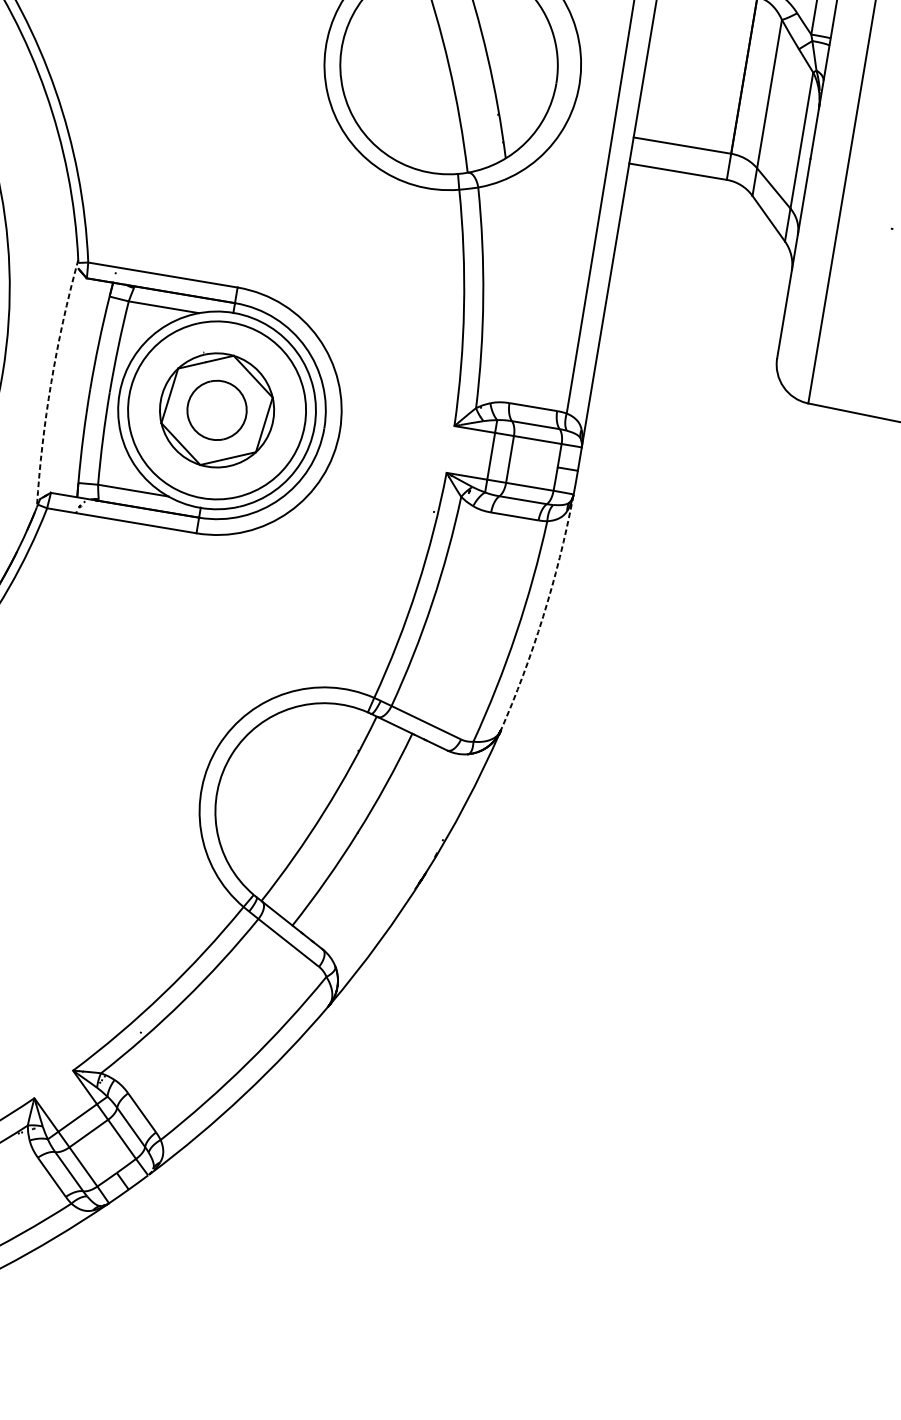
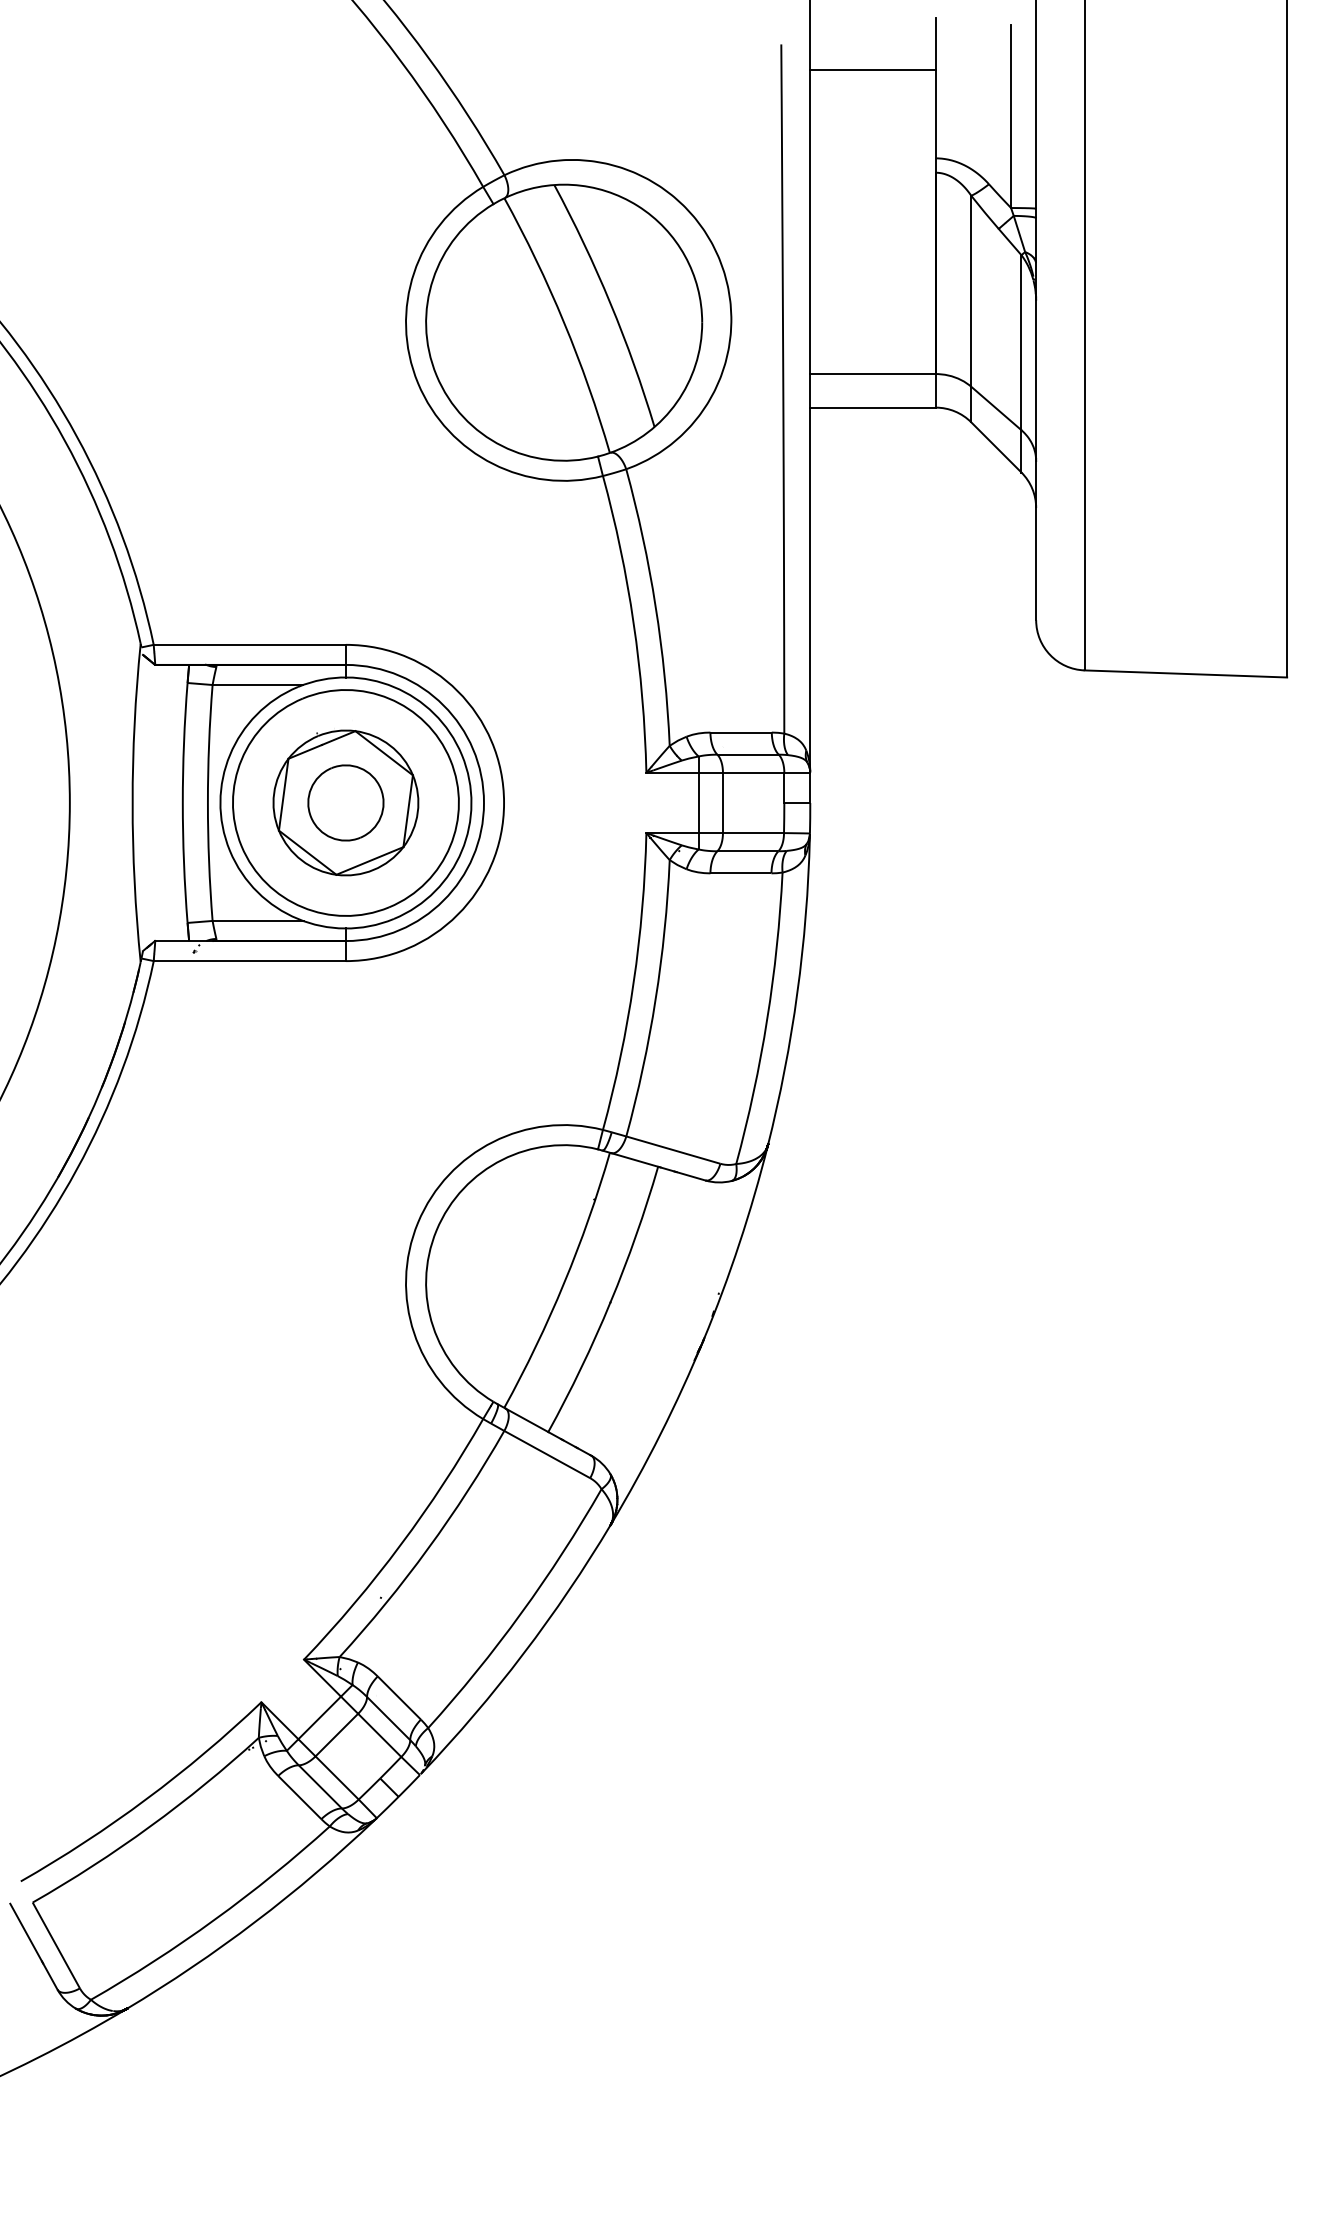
arc: (51, 382) -> (132, 802), dashed -> solid
arc: (543, 617) -> (797, 993), dashed -> solid

